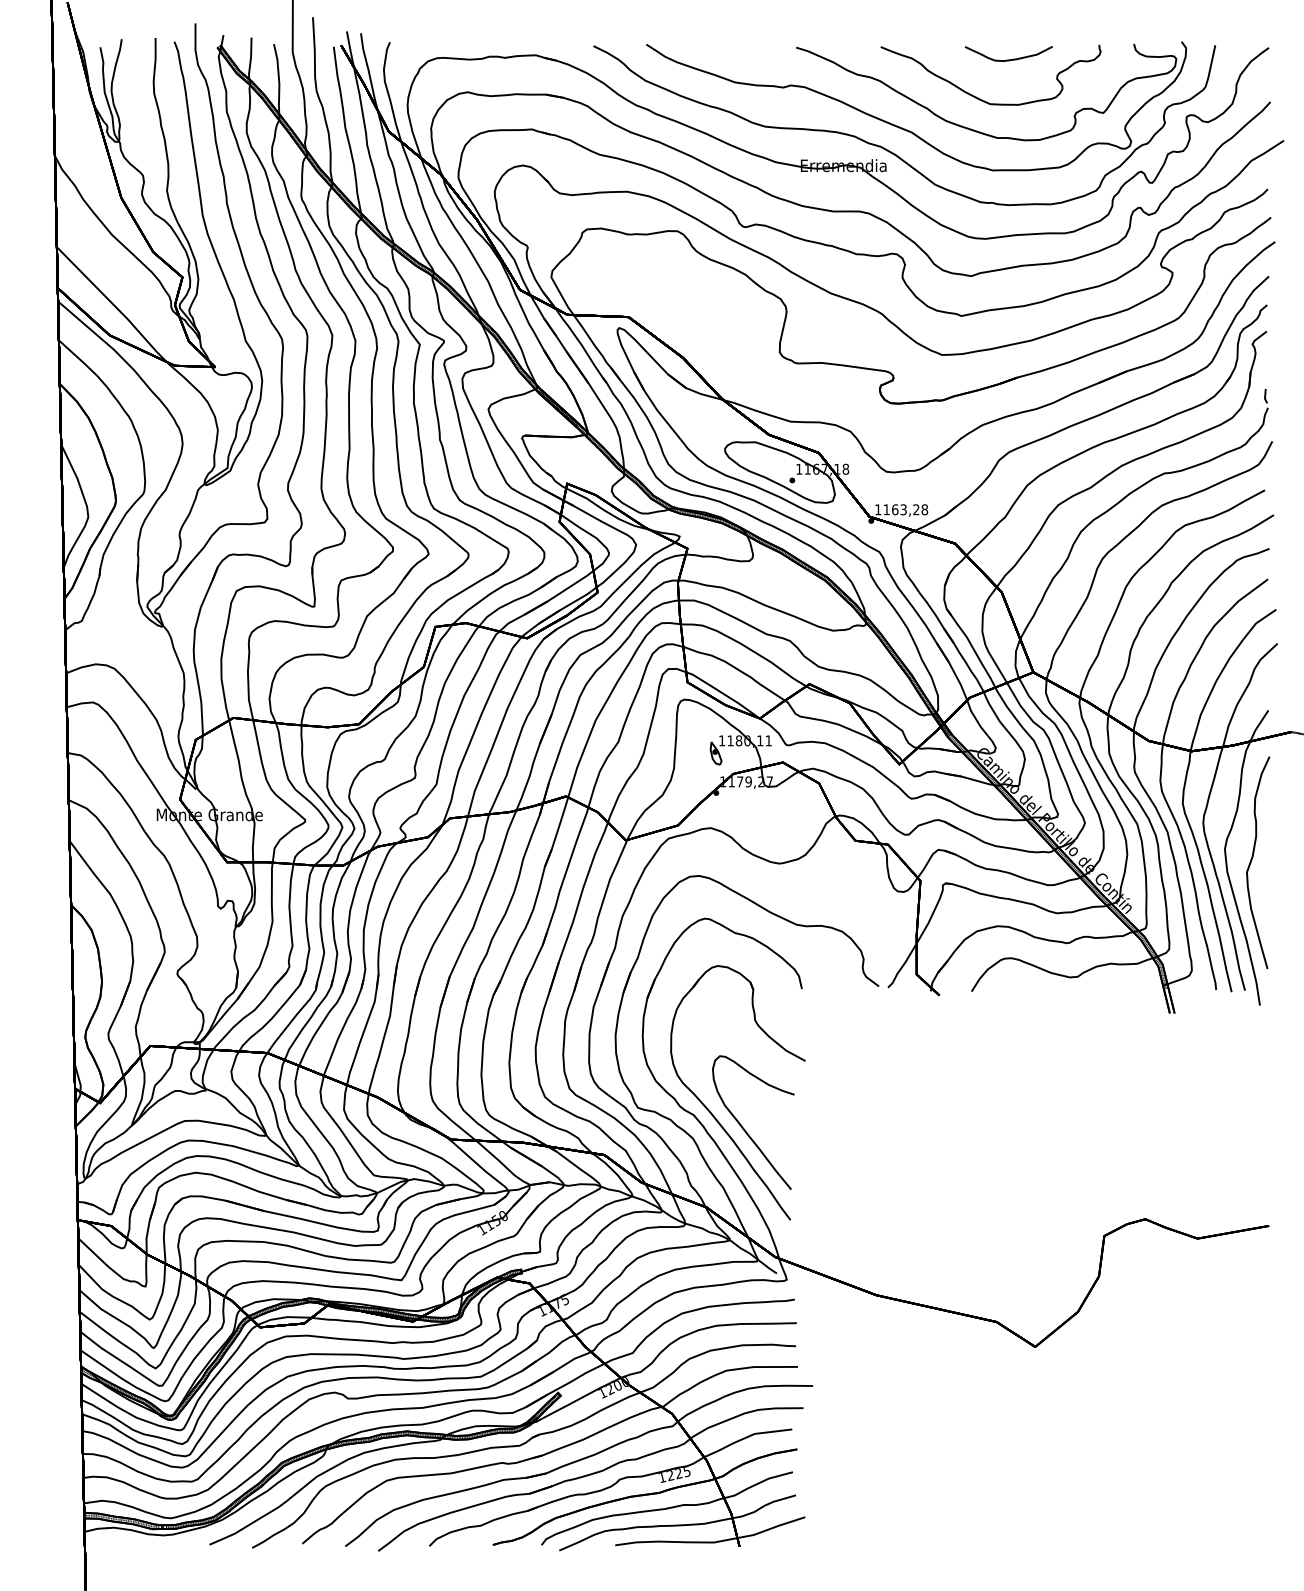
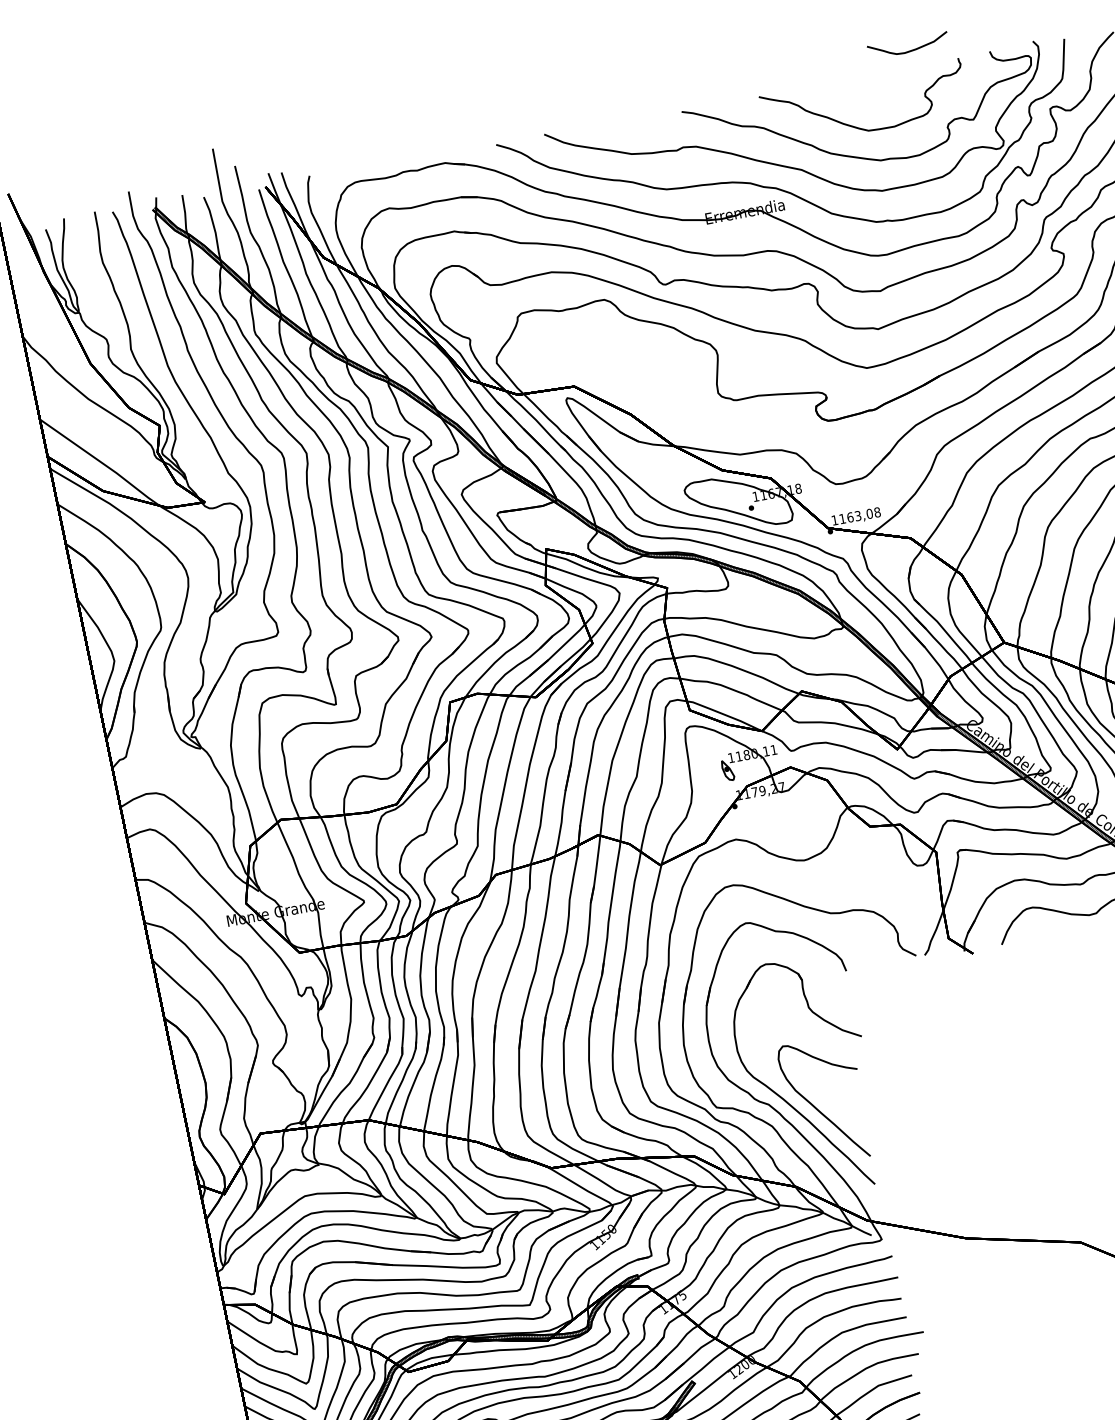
part: (1008, 53) -> (907, 45), moved
text: (916, 509) -> (869, 513), 1163,28 -> 1163,08

